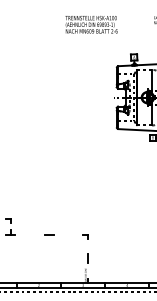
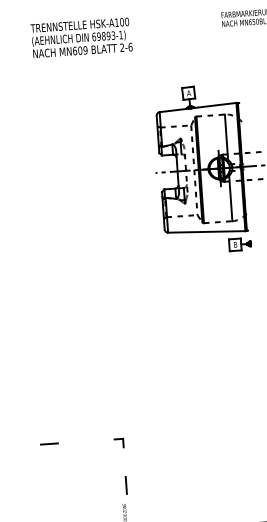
text: (91, 24) -> (81, 37), moved

